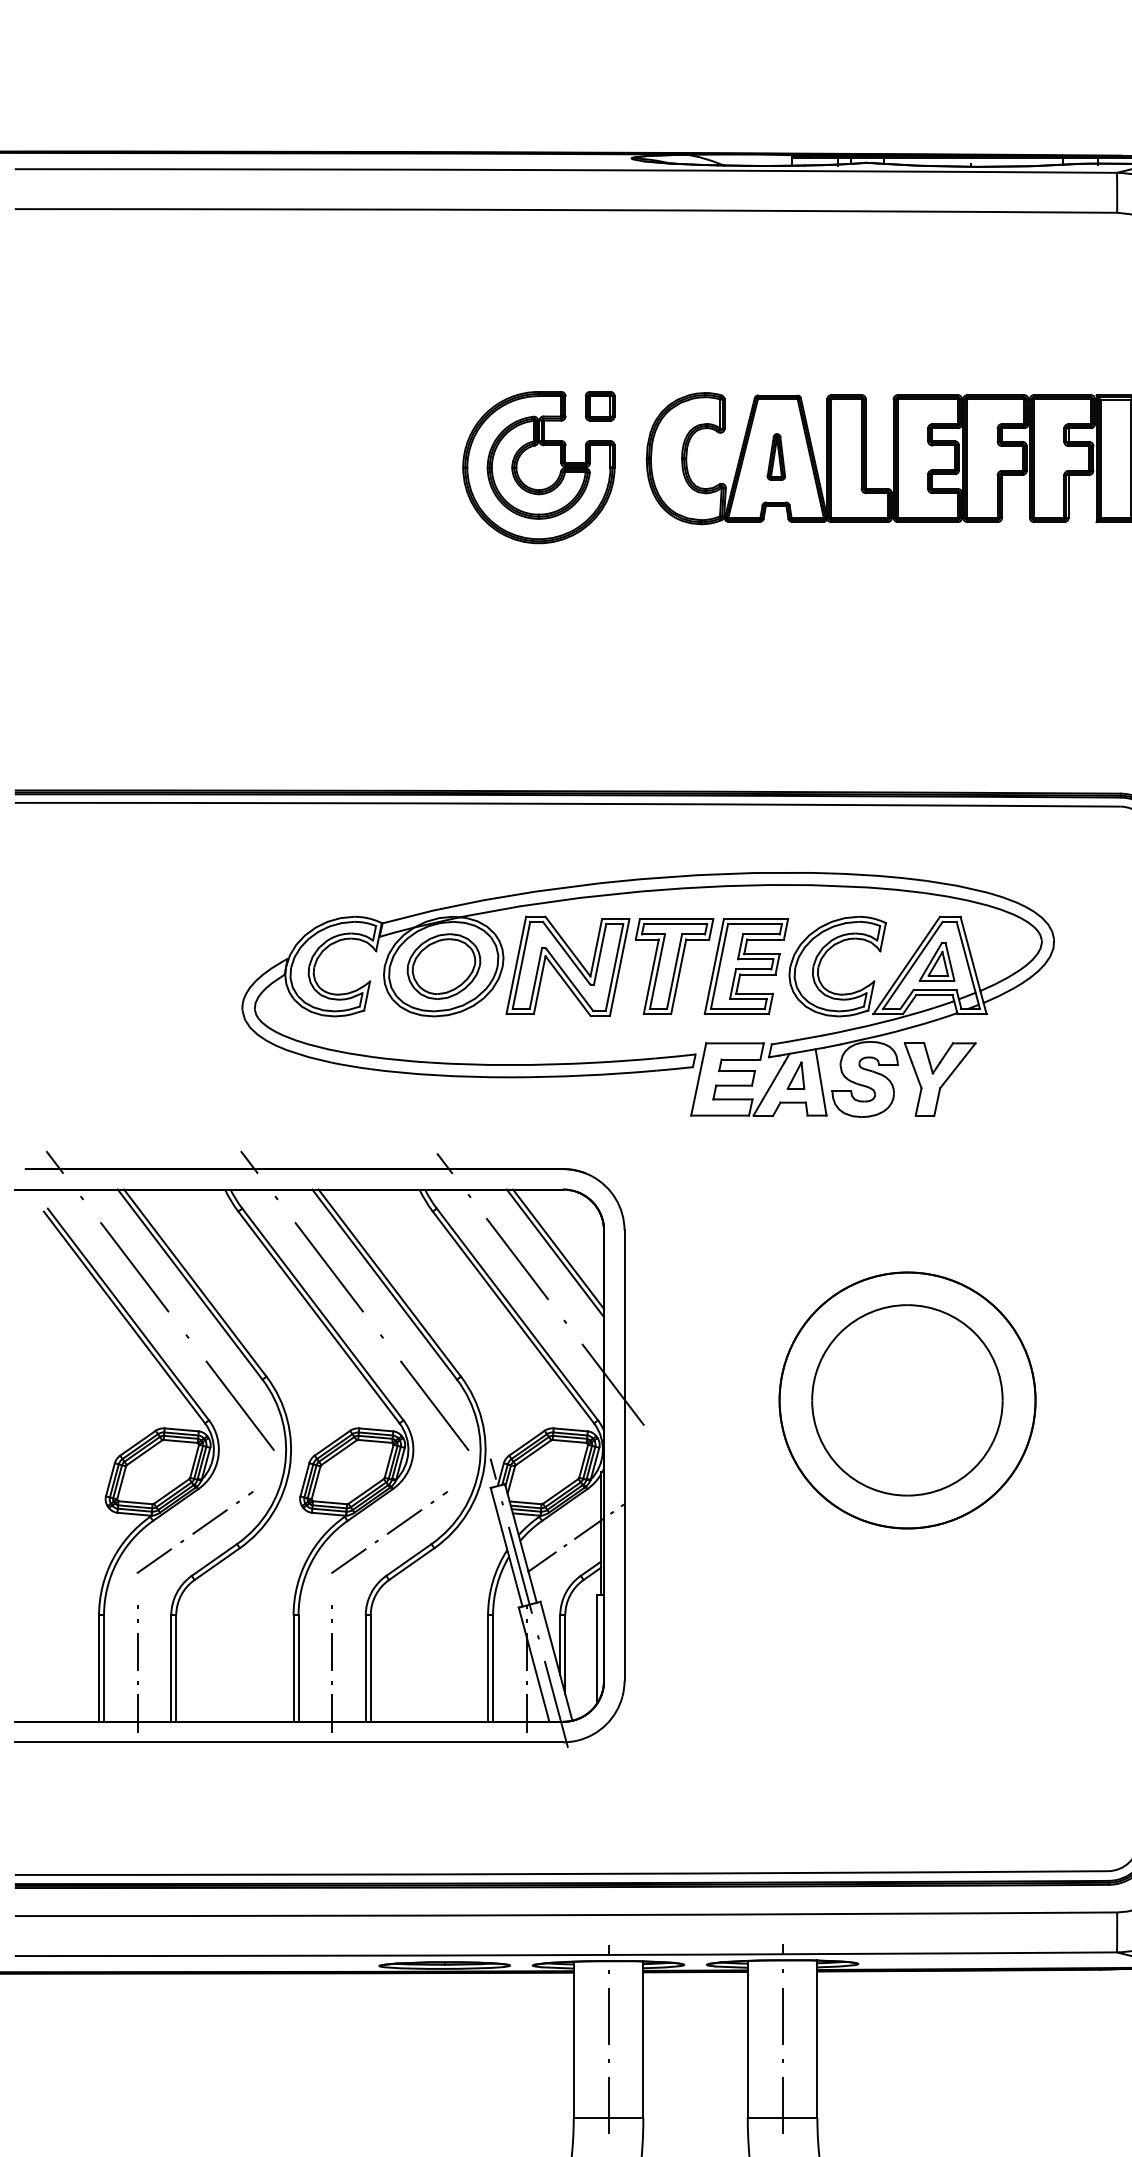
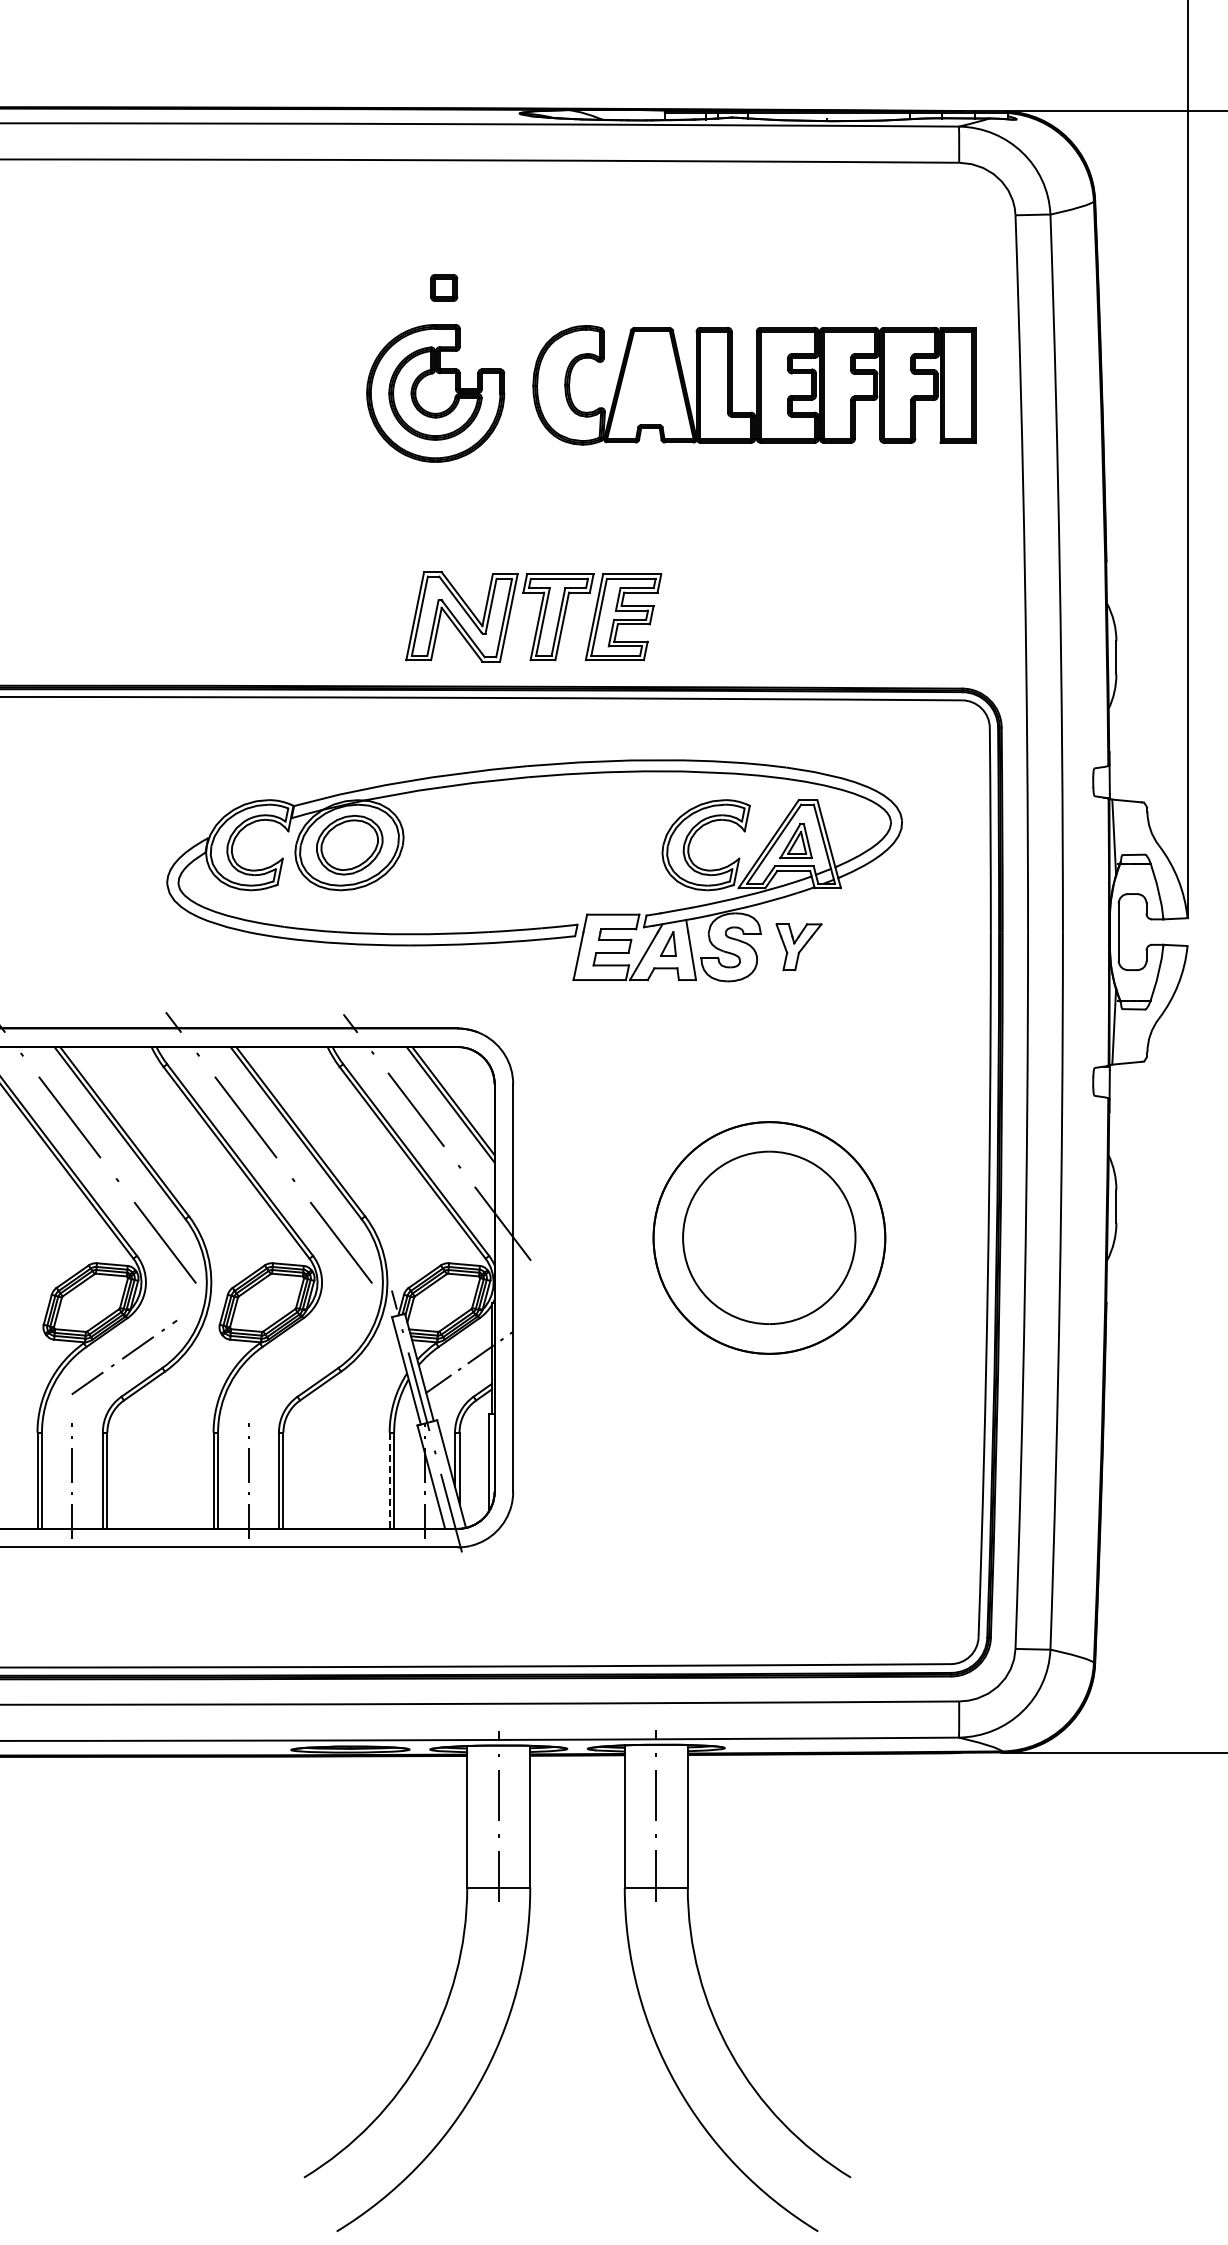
part: (600, 405) -> (444, 287), moved
part: (776, 456) -> (650, 383), removed
part: (646, 965) -> (533, 616), moved
part: (939, 1078) -> (798, 946), size x0.7
line: (389, 1532) -> (300, 1357), removed
line: (487, 1669) -> (389, 1481), solid -> dashed

